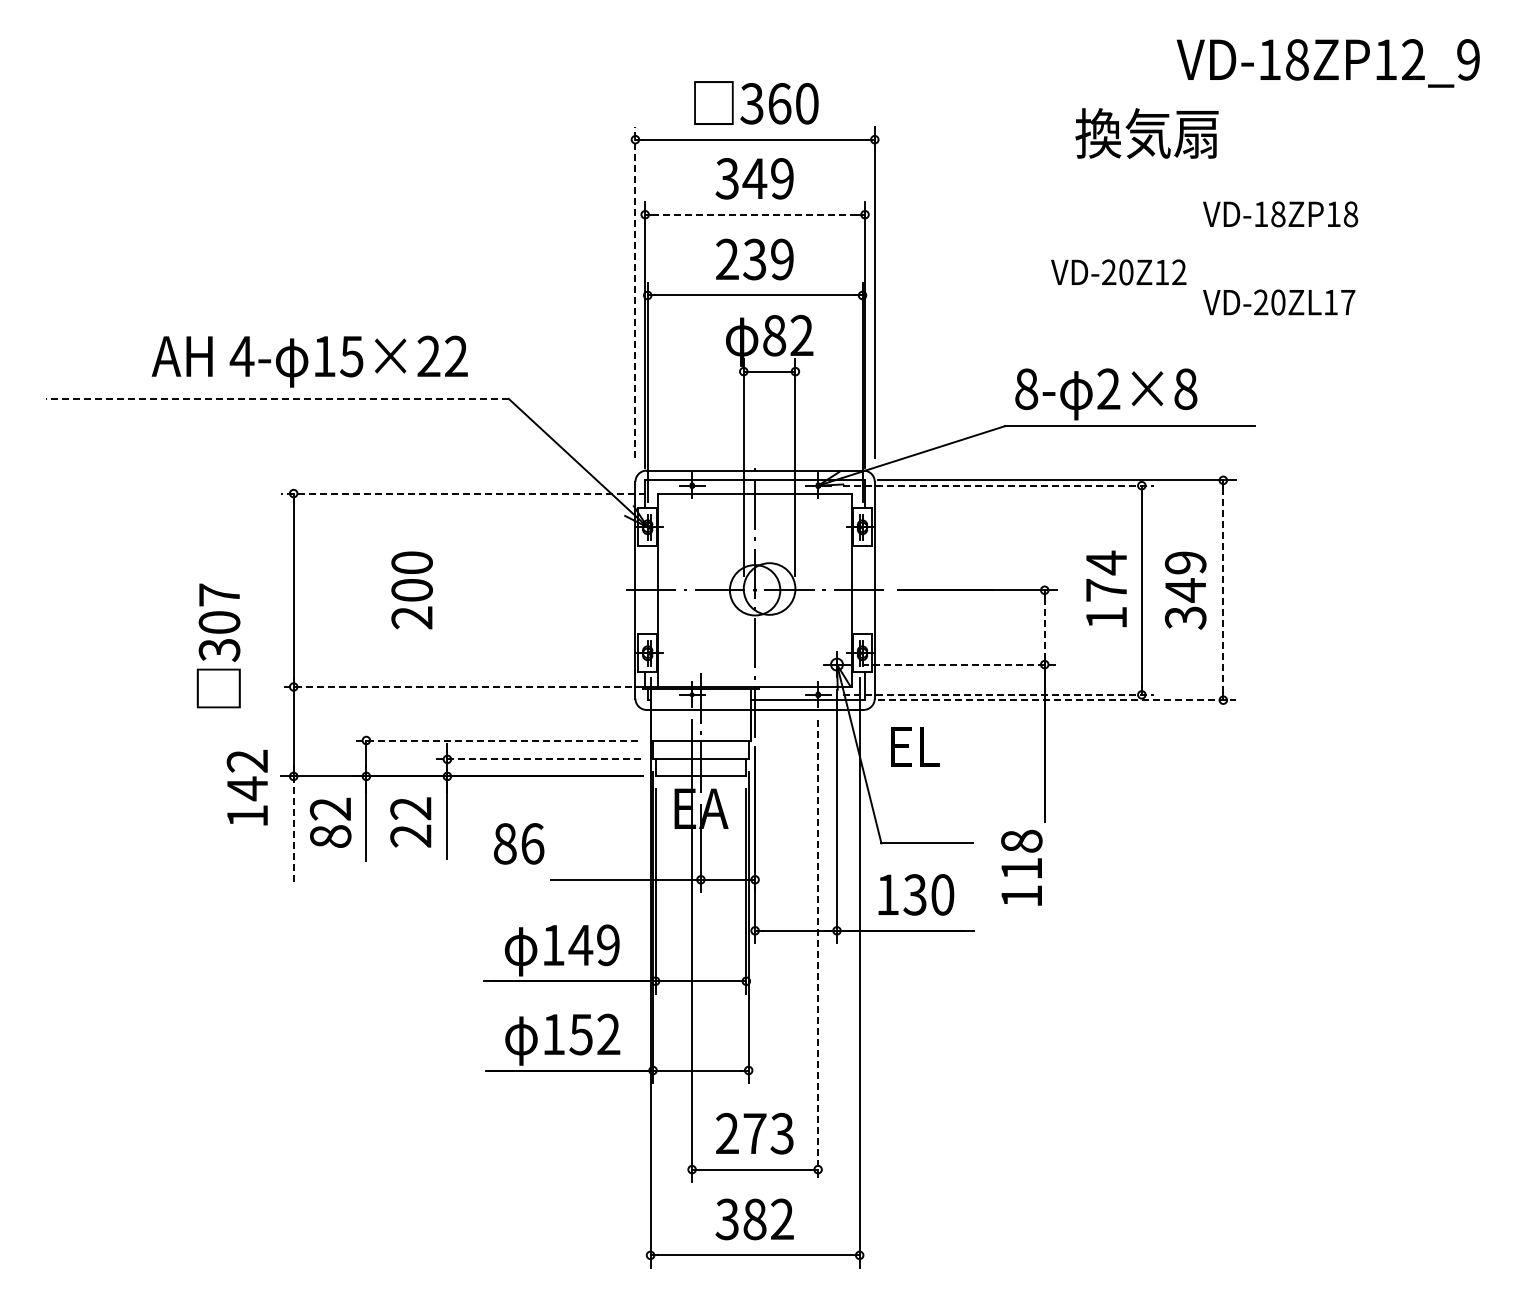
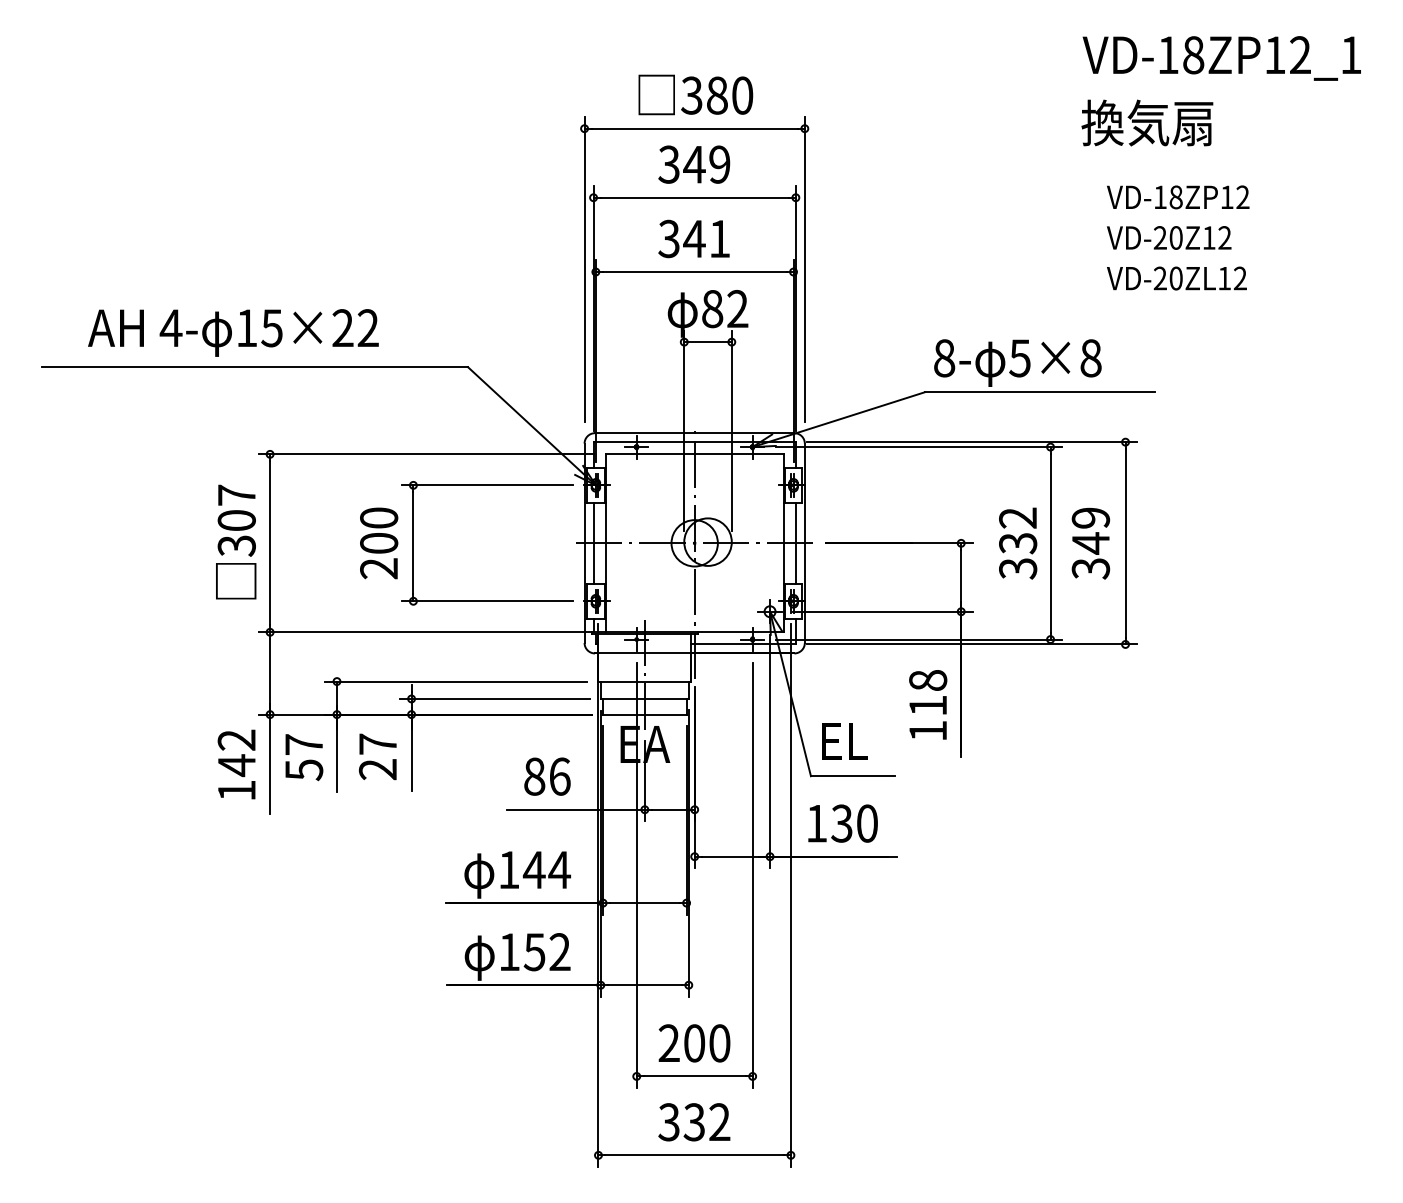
text: (1468, 59) -> (1351, 54), VD-18ZP12_9 -> VD-18ZP12_1
text: (779, 103) -> (717, 95), 360 -> 380
text: (1146, 133) -> (1146, 122), moved
line: (754, 214) -> (694, 197), dashed -> solid
text: (1350, 214) -> (1242, 197), VD-18ZP18 -> VD-18ZP12
text: (754, 259) -> (694, 238), 239 -> 341
text: (1118, 272) -> (1168, 238), moved
line: (635, 292) -> (584, 269), dashed -> solid
text: (1348, 302) -> (1240, 278), VD-20ZL17 -> VD-20ZL12
text: (309, 361) -> (233, 332), moved
text: (1108, 389) -> (1019, 358), 2×8 -> 5×8
line: (277, 398) -> (255, 366), dashed -> solid
line: (998, 485) -> (918, 446), dashed -> solid
line: (462, 493) -> (425, 454), dashed -> solid
part: (529, 527) -> (487, 485), added
text: (1106, 589) -> (1018, 542), 174 -> 332
line: (645, 590) -> (593, 543), added
line: (865, 590) -> (796, 543), added
line: (1223, 590) -> (1125, 543), dashed -> solid
line: (1044, 627) -> (960, 577), dashed -> solid
text: (218, 645) -> (235, 541), moved
line: (959, 664) -> (882, 611), dashed -> solid
line: (462, 686) -> (425, 631), dashed -> solid
line: (998, 694) -> (918, 639), dashed -> solid
line: (1057, 700) -> (972, 644), dashed -> solid
line: (495, 740) -> (455, 681), dashed -> solid
text: (915, 746) -> (845, 741), moved
line: (537, 759) -> (494, 699), dashed -> solid
text: (246, 787) -> (235, 764), moved
text: (410, 808) -> (377, 744), 22 -> 27
text: (330, 822) -> (303, 757), 82 -> 57
line: (293, 825) -> (269, 759), dashed -> solid
text: (519, 843) -> (547, 776), moved
text: (1021, 867) -> (927, 704), moved
text: (607, 945) -> (558, 870), 149 -> 144
line: (818, 951) -> (753, 875), dashed -> solid
text: (768, 1133) -> (707, 1043), 273 -> 200
text: (754, 1219) -> (694, 1122), 382 -> 332

